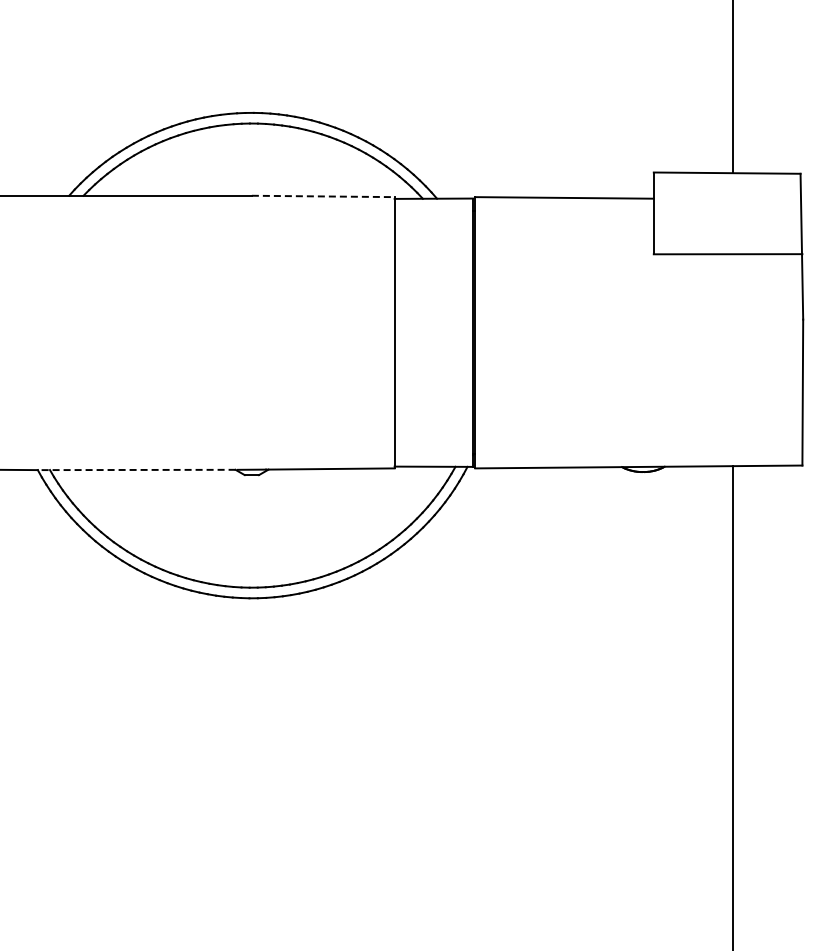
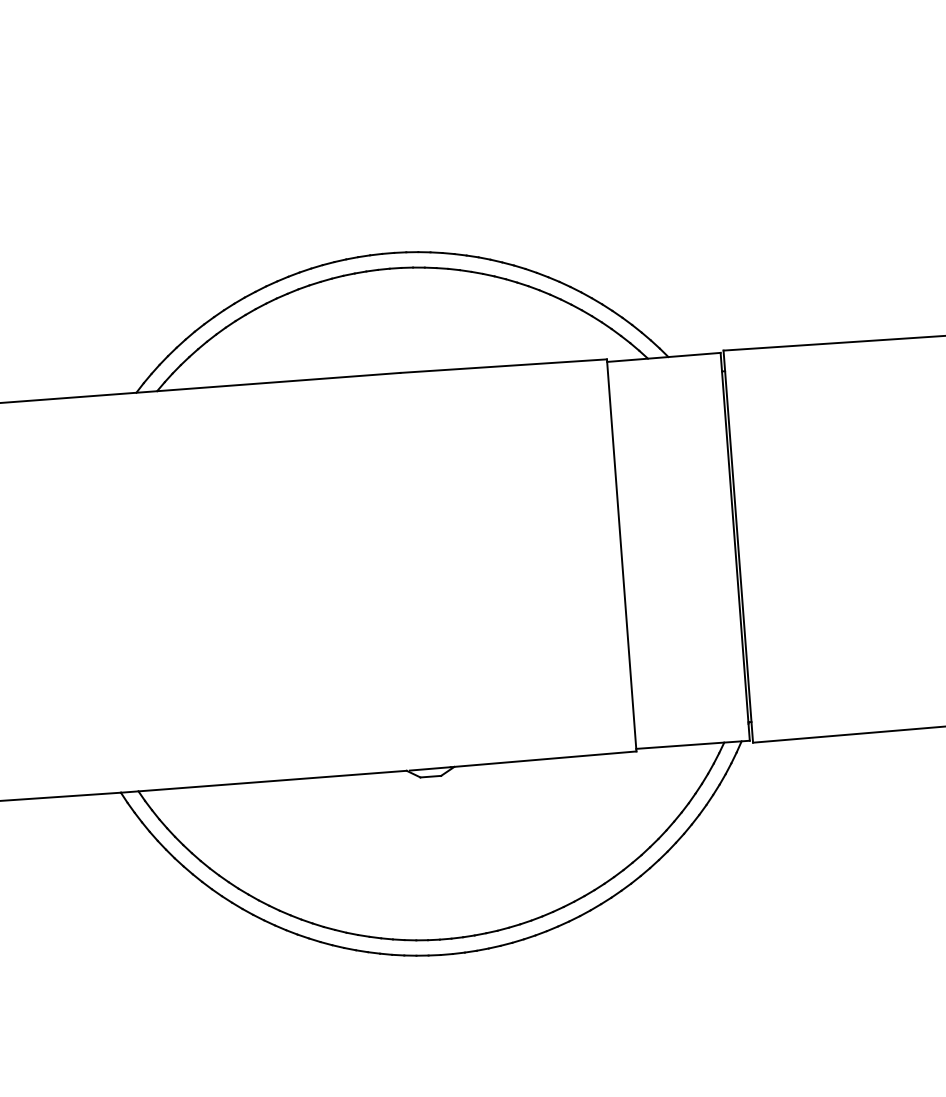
line: (323, 196) -> (504, 366), dashed -> solid
line: (136, 469) -> (263, 781), dashed -> solid

